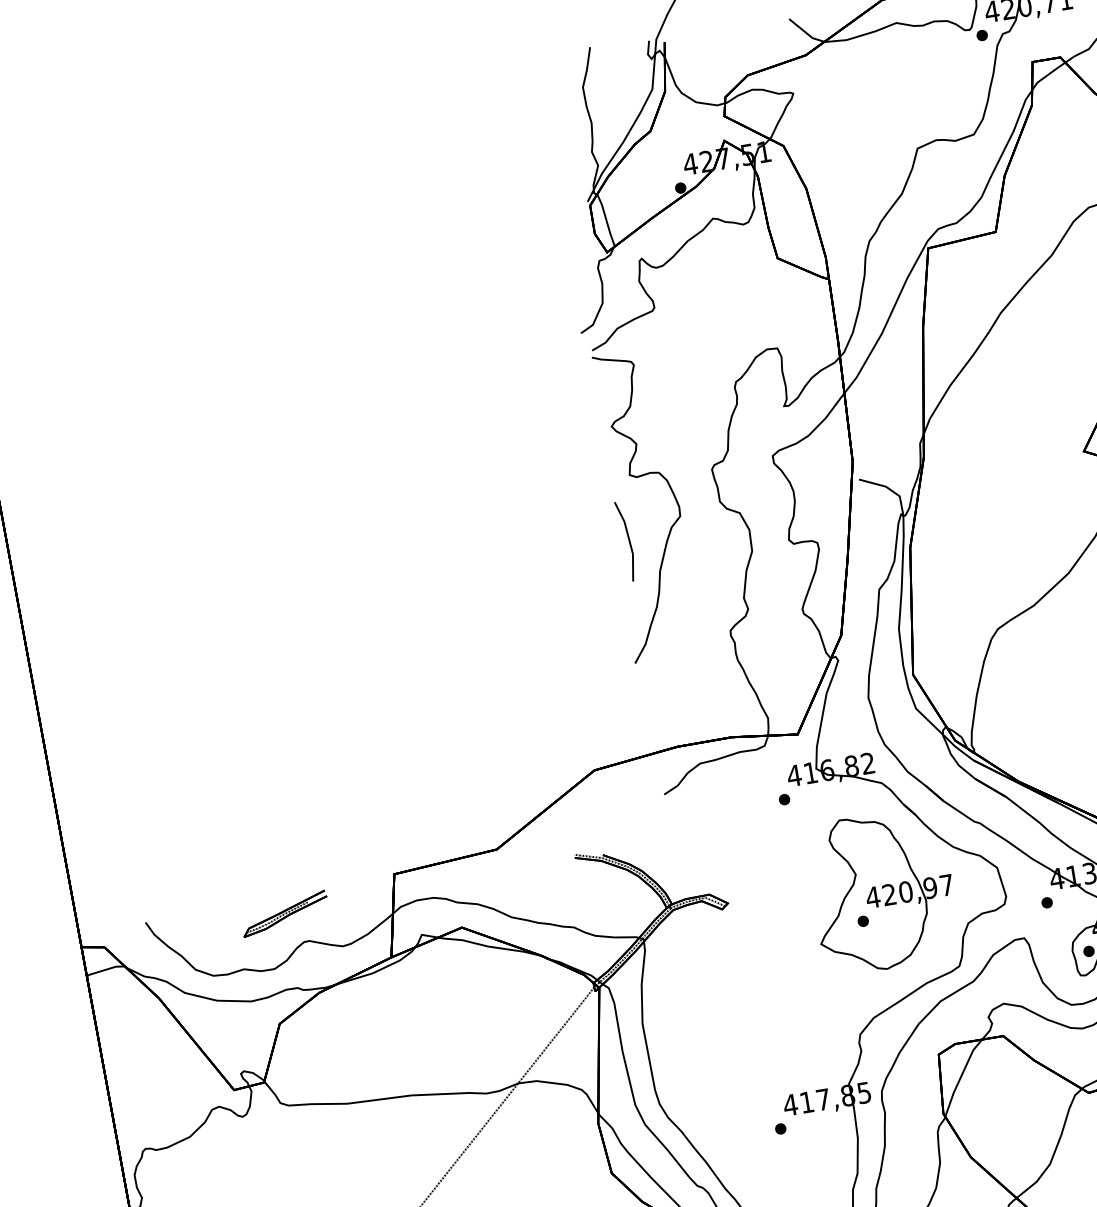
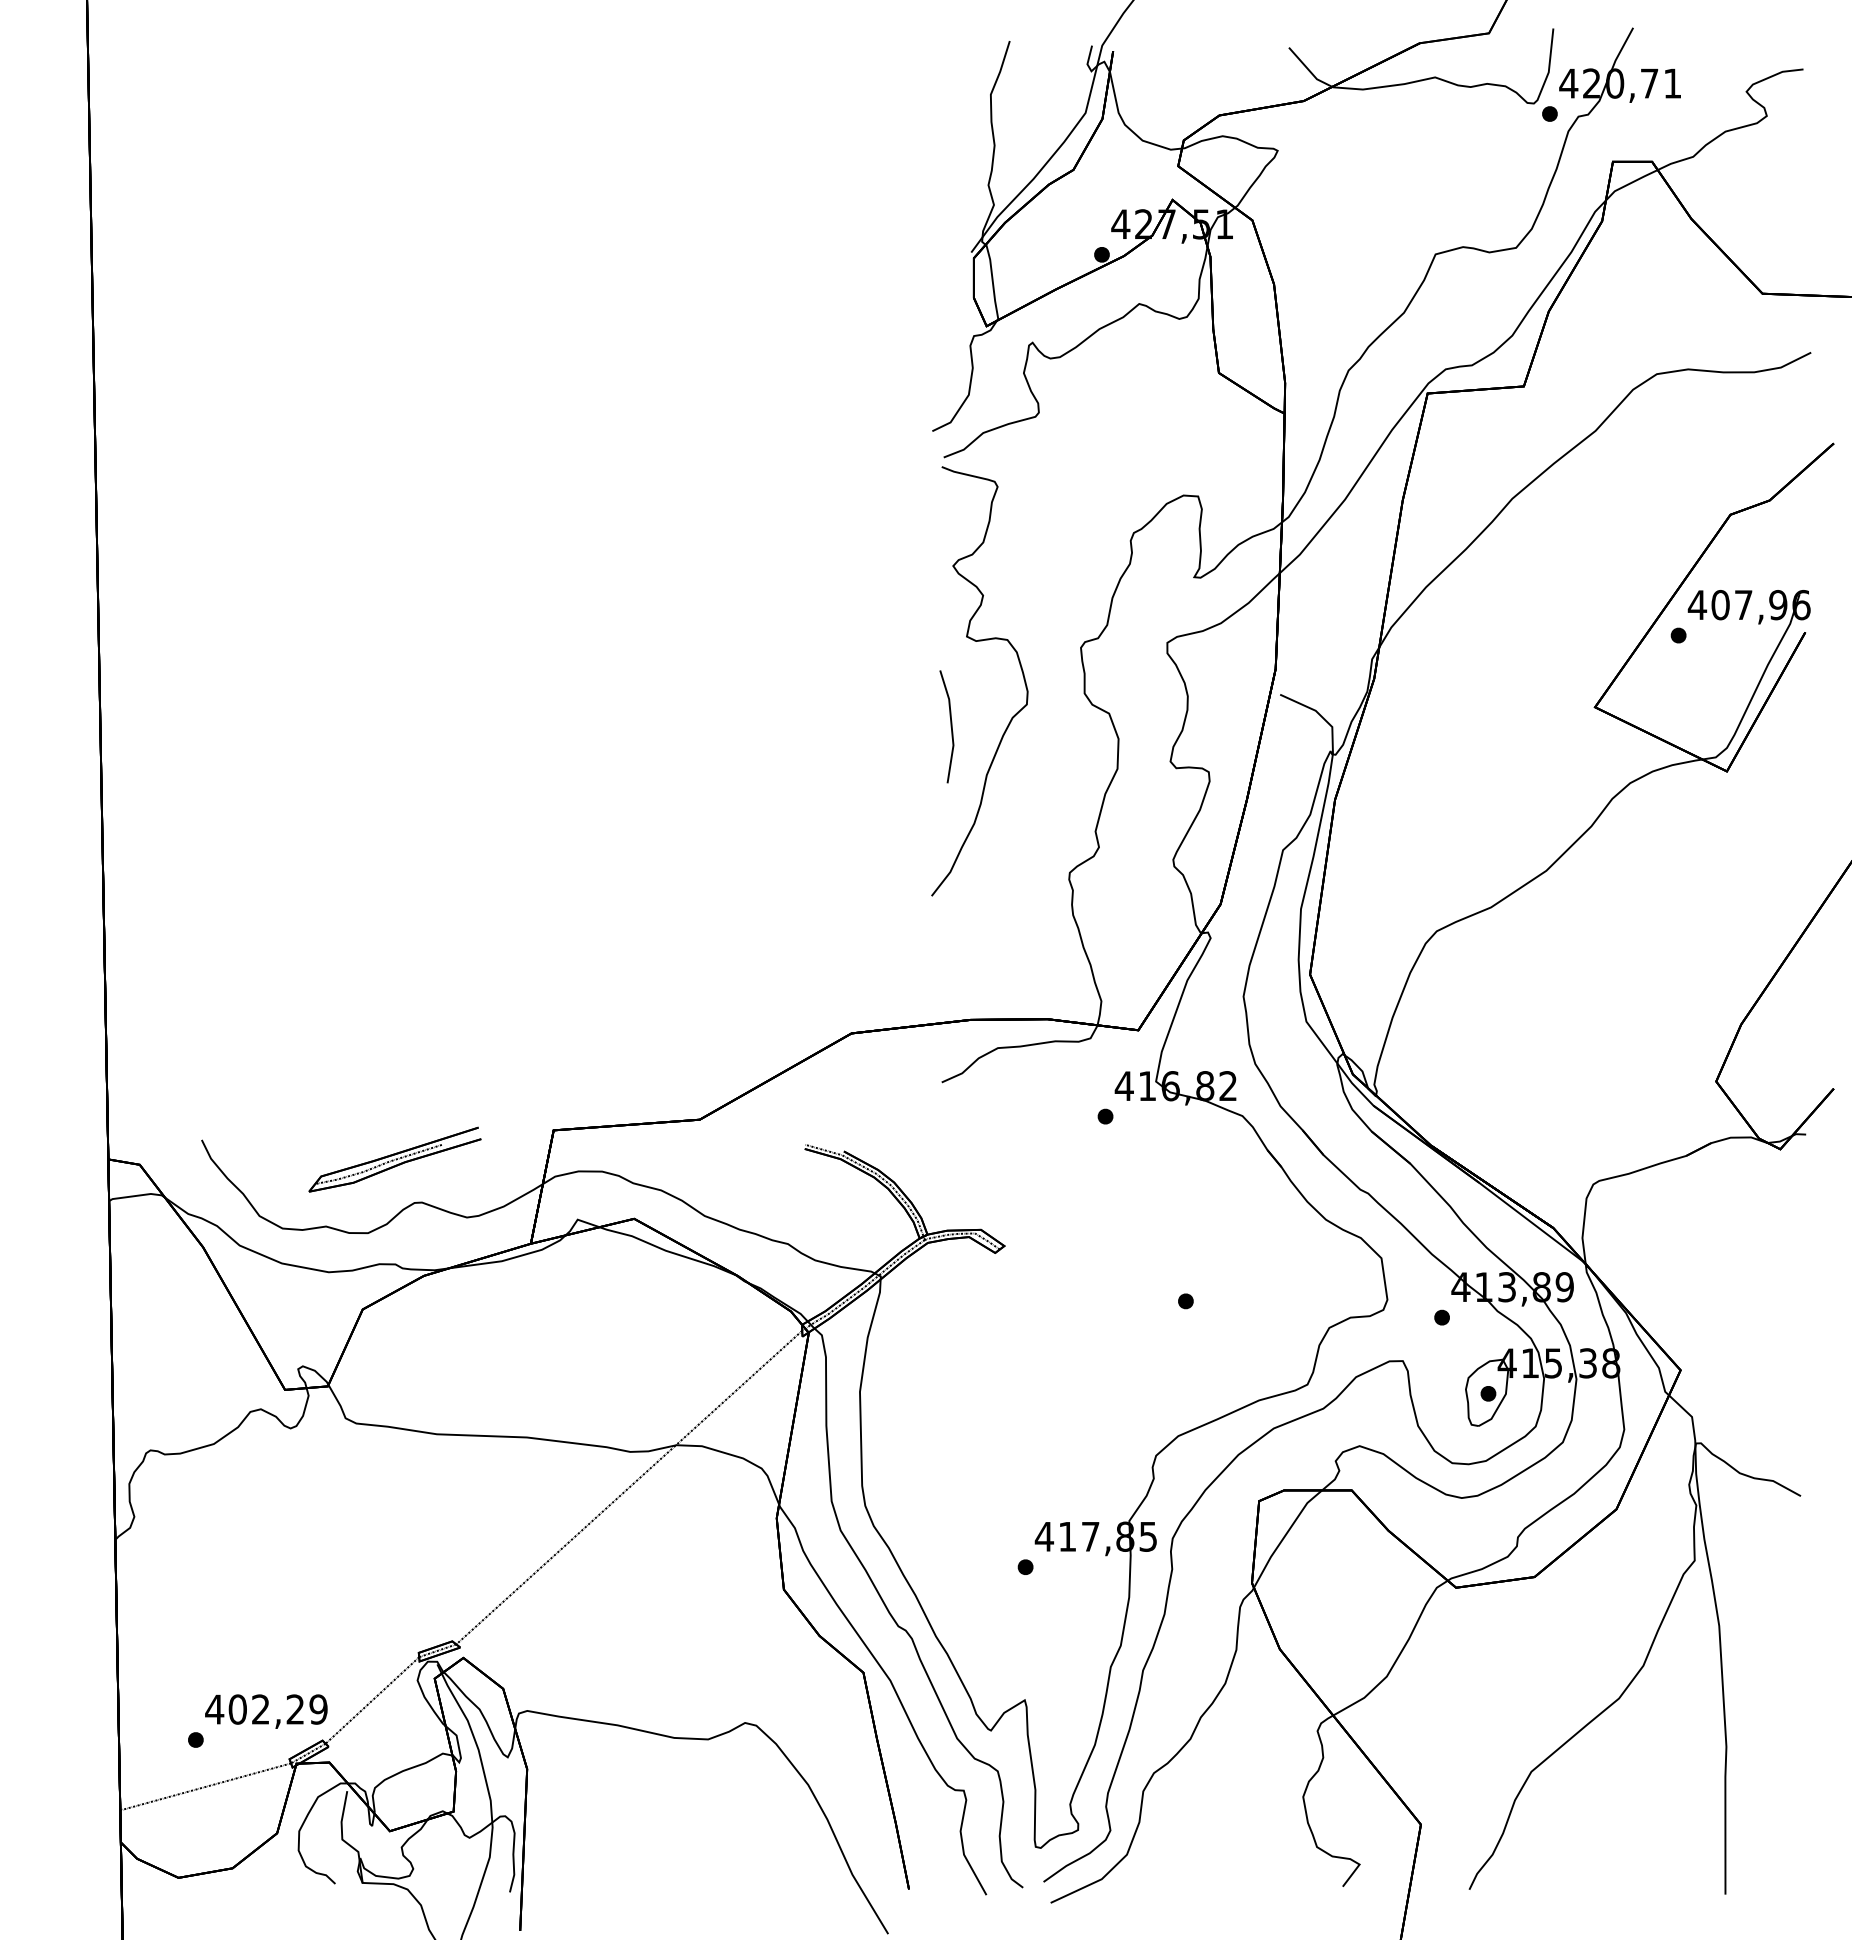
part: (882, 891) -> (1219, 1264), removed
part: (284, 913) -> (394, 1159), size x1.4

